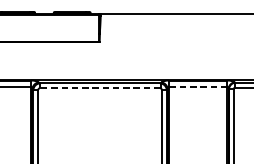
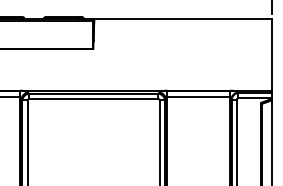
line: (197, 86) -> (198, 97), dashed -> solid
line: (99, 88) -> (93, 99), dashed -> solid

